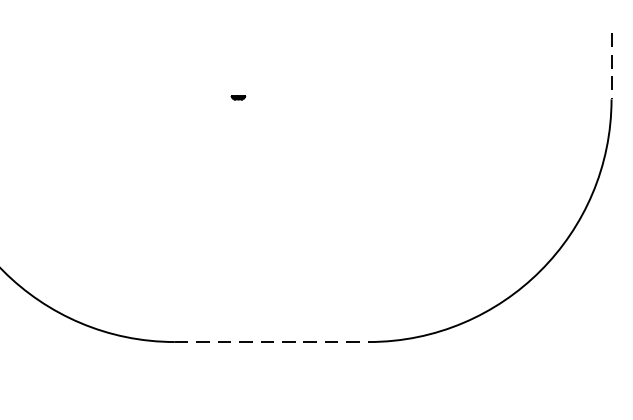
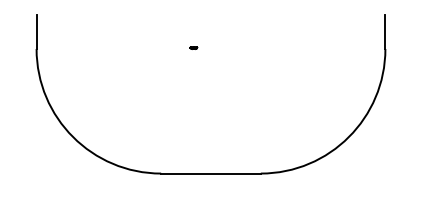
line: (611, 67) -> (385, 32), dashed -> solid
line: (270, 341) -> (210, 173), dashed -> solid

